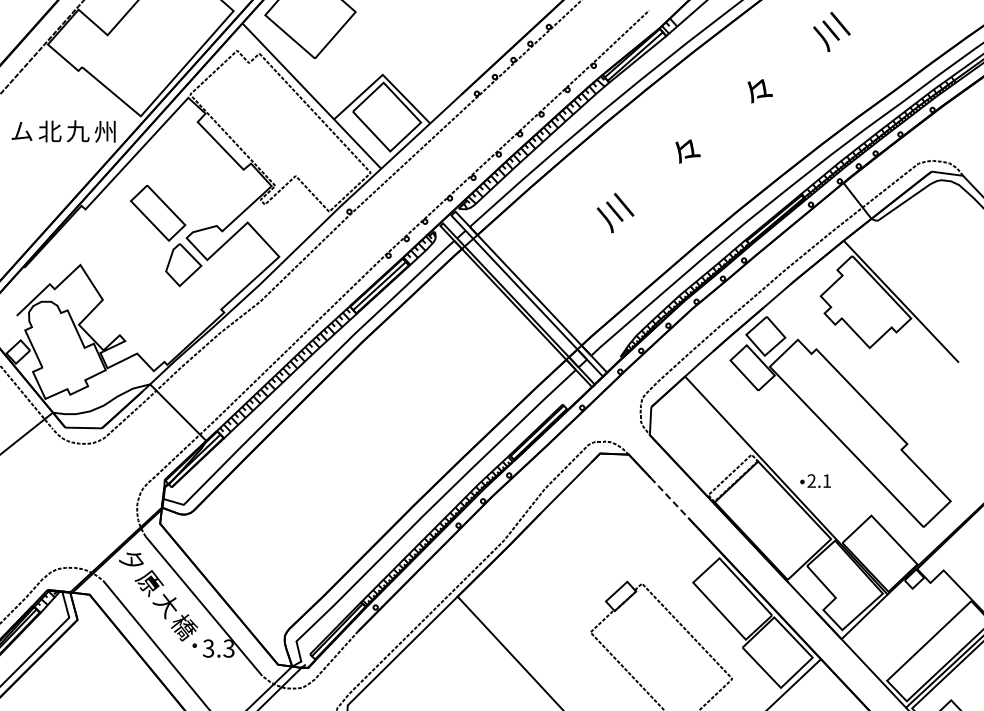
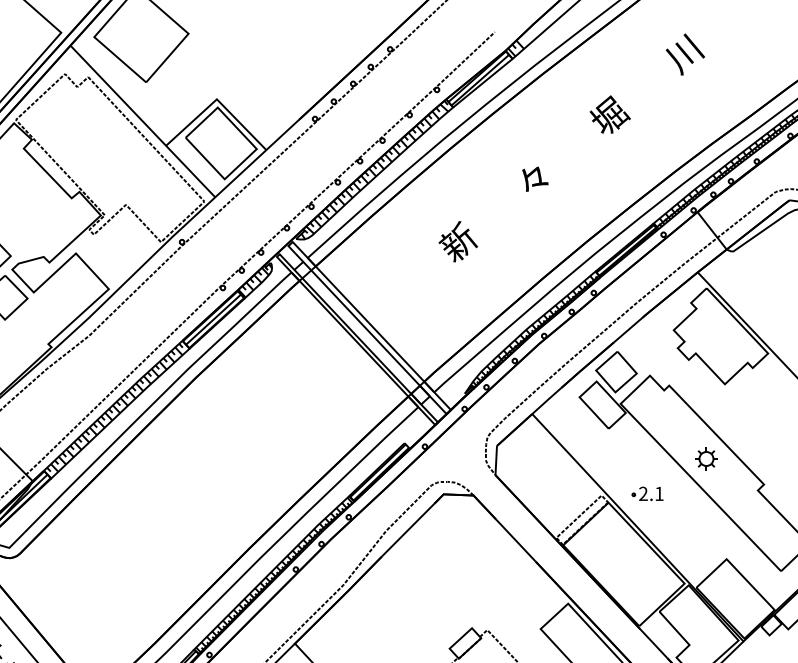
text: (759, 89) -> (609, 114), 々 -> 堀
text: (614, 212) -> (458, 242), 川 -> 新
part: (851, 419) -> (705, 458), added
part: (815, 480) -> (647, 493), moved
line: (669, 497) -> (515, 540), dashed -> solid

